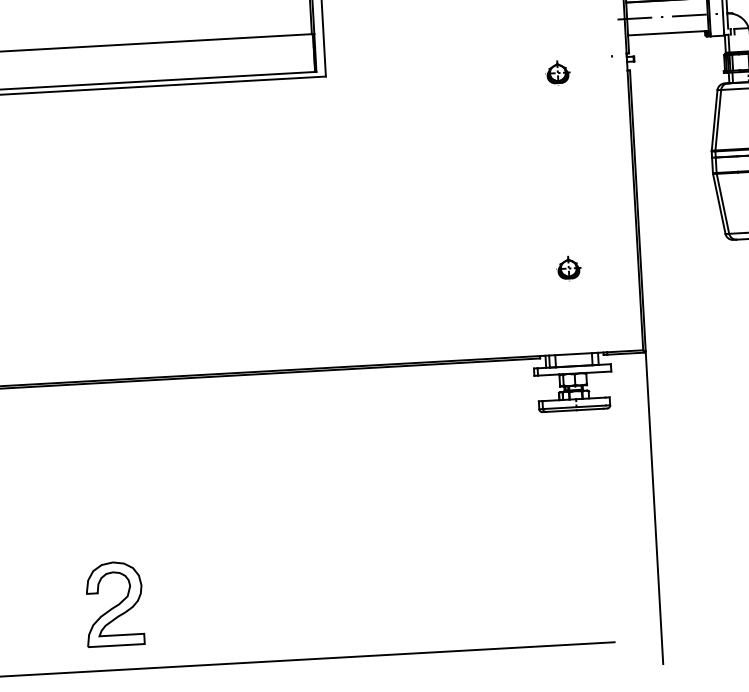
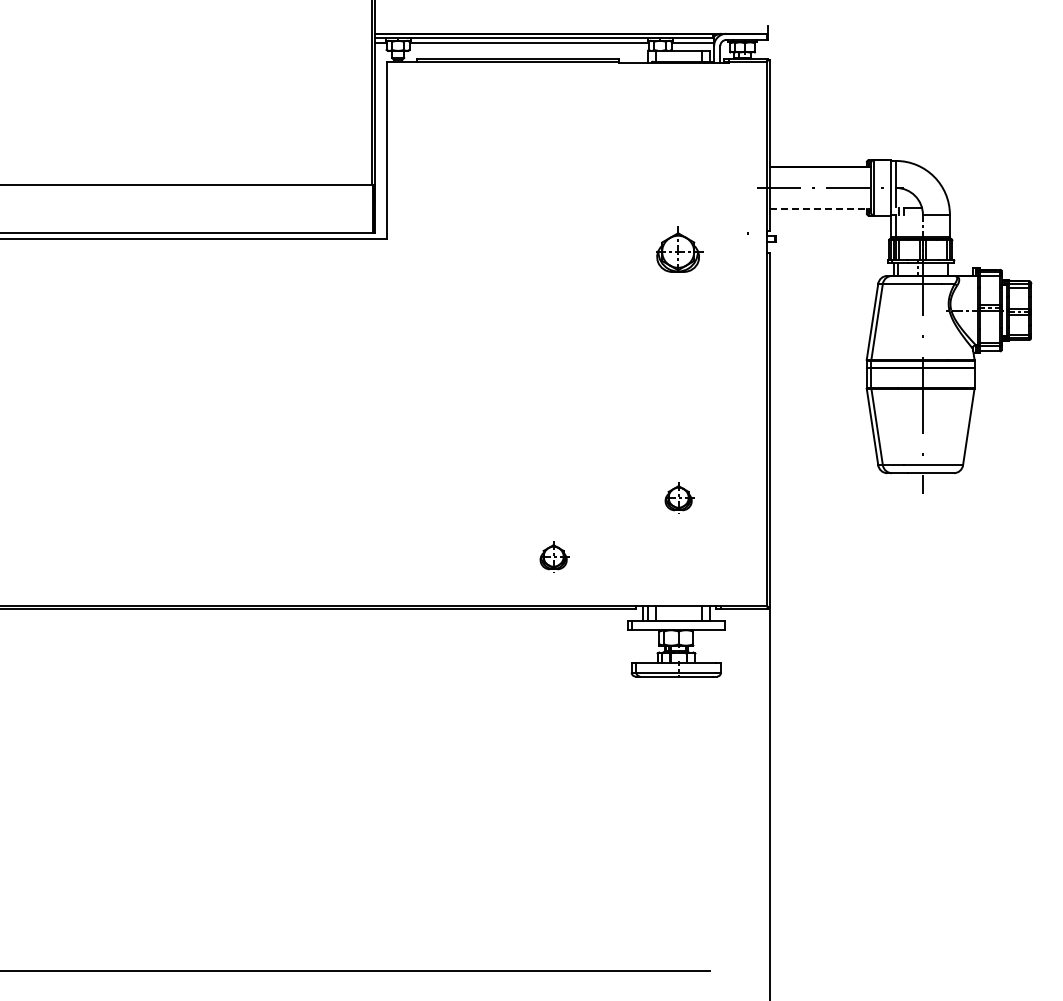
line: (668, 33) -> (820, 208), solid -> dashed
part: (558, 71) -> (679, 249), size x1.6
part: (473, 320) -> (554, 556), added
part: (113, 603) -> (82, 887), removed

